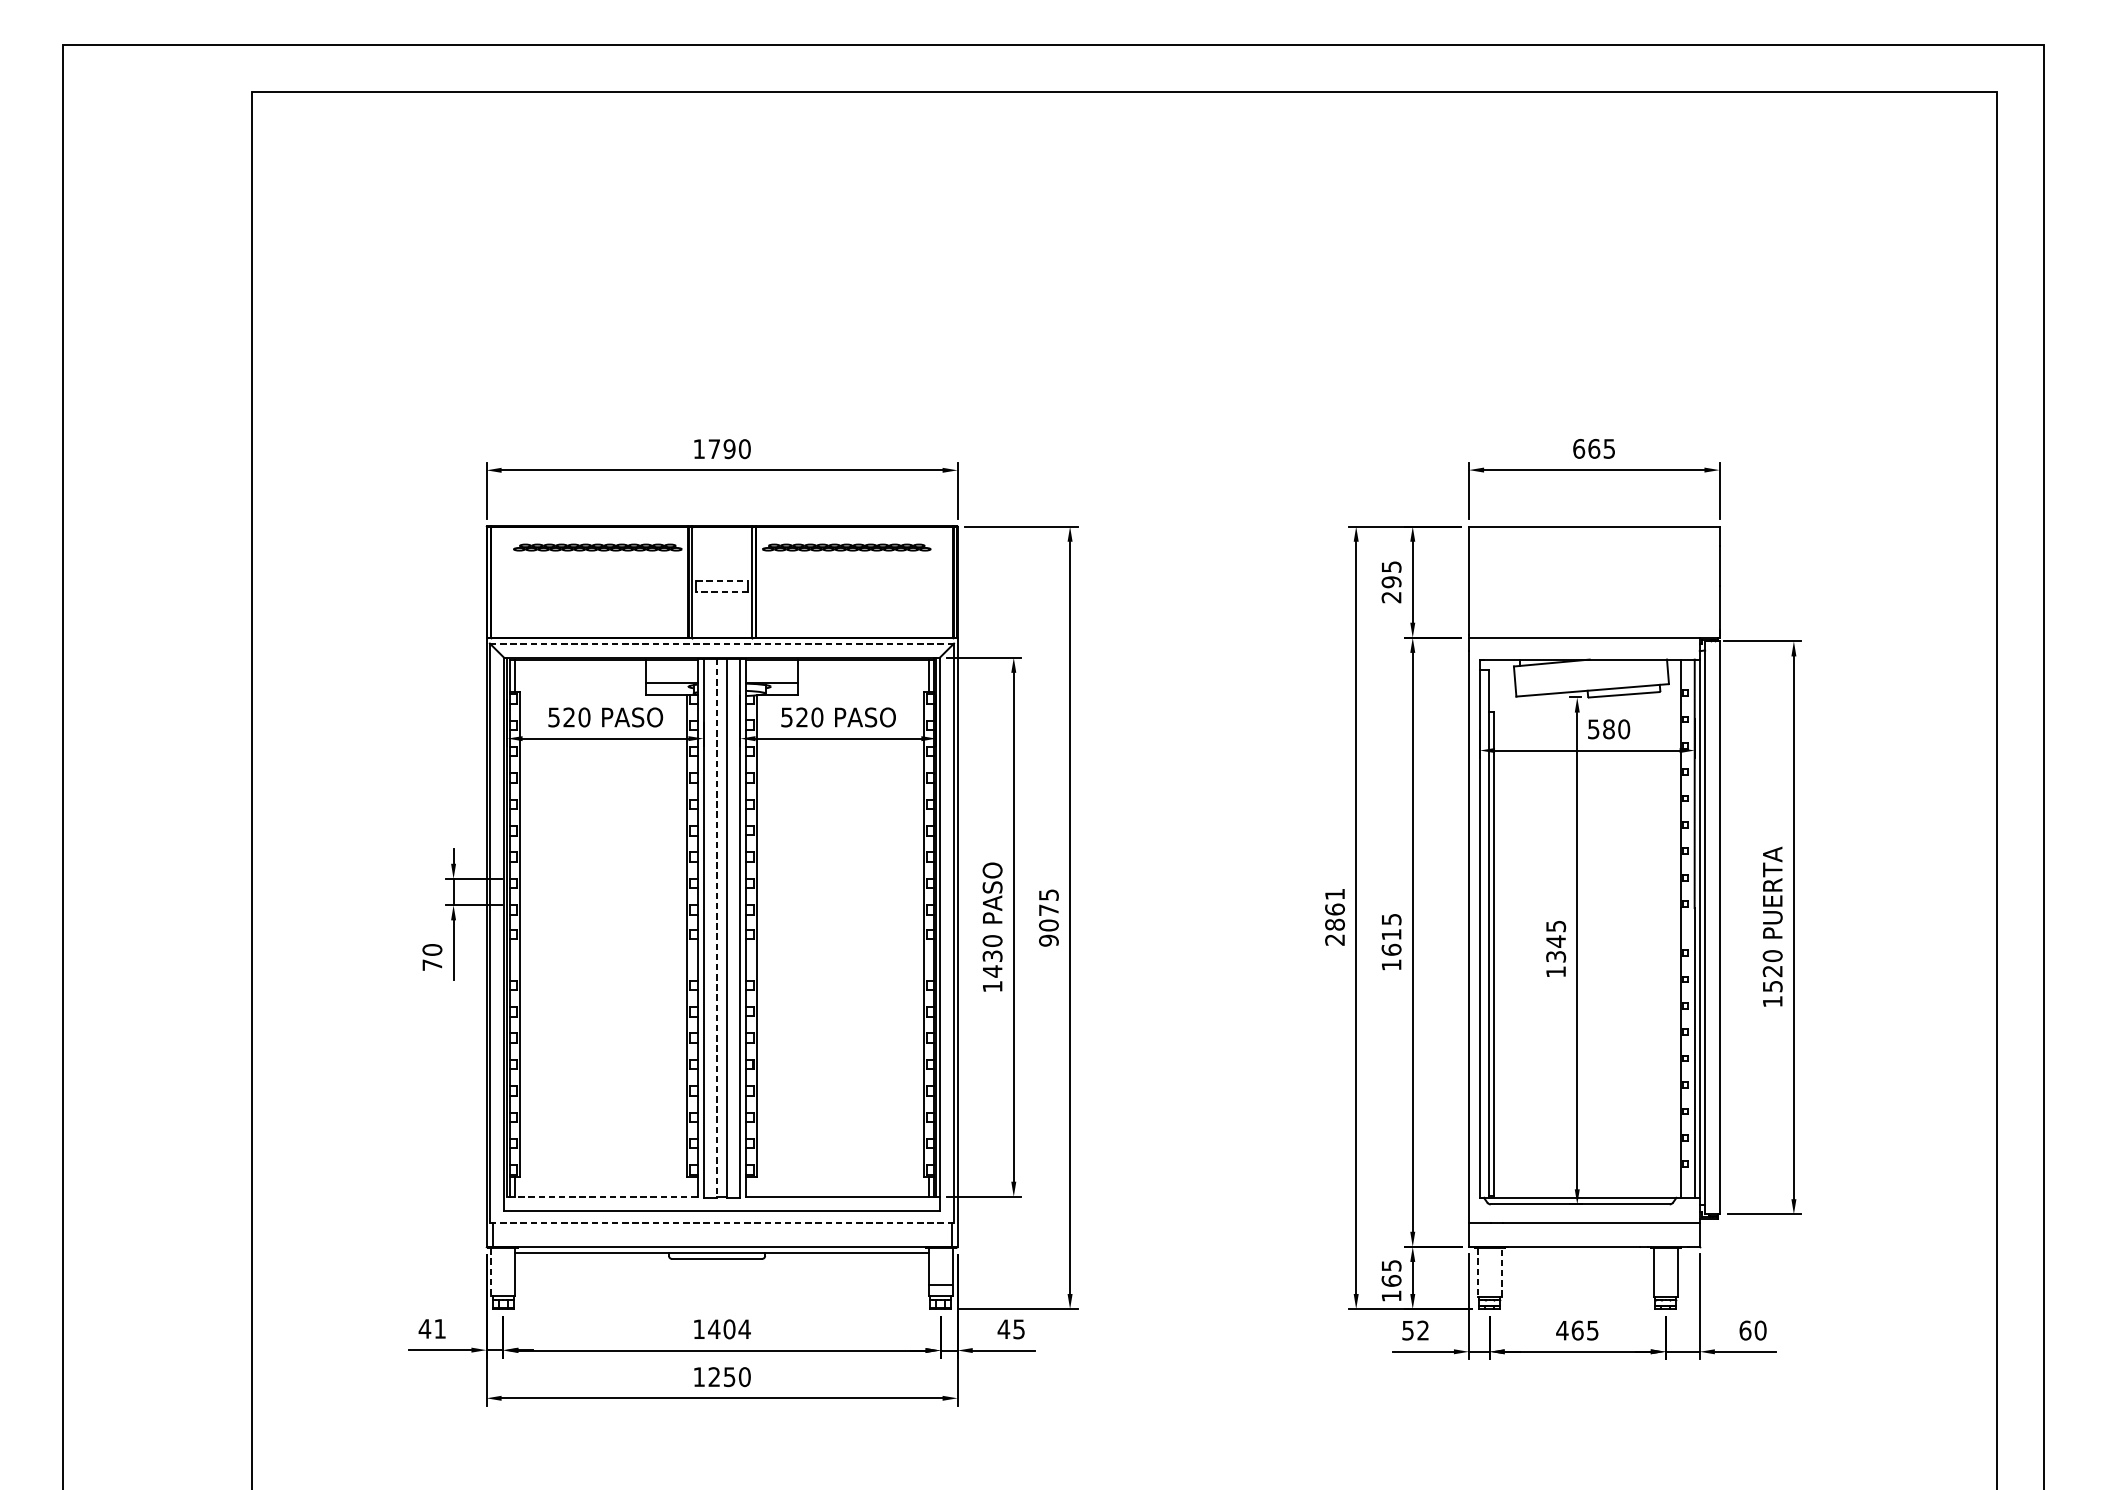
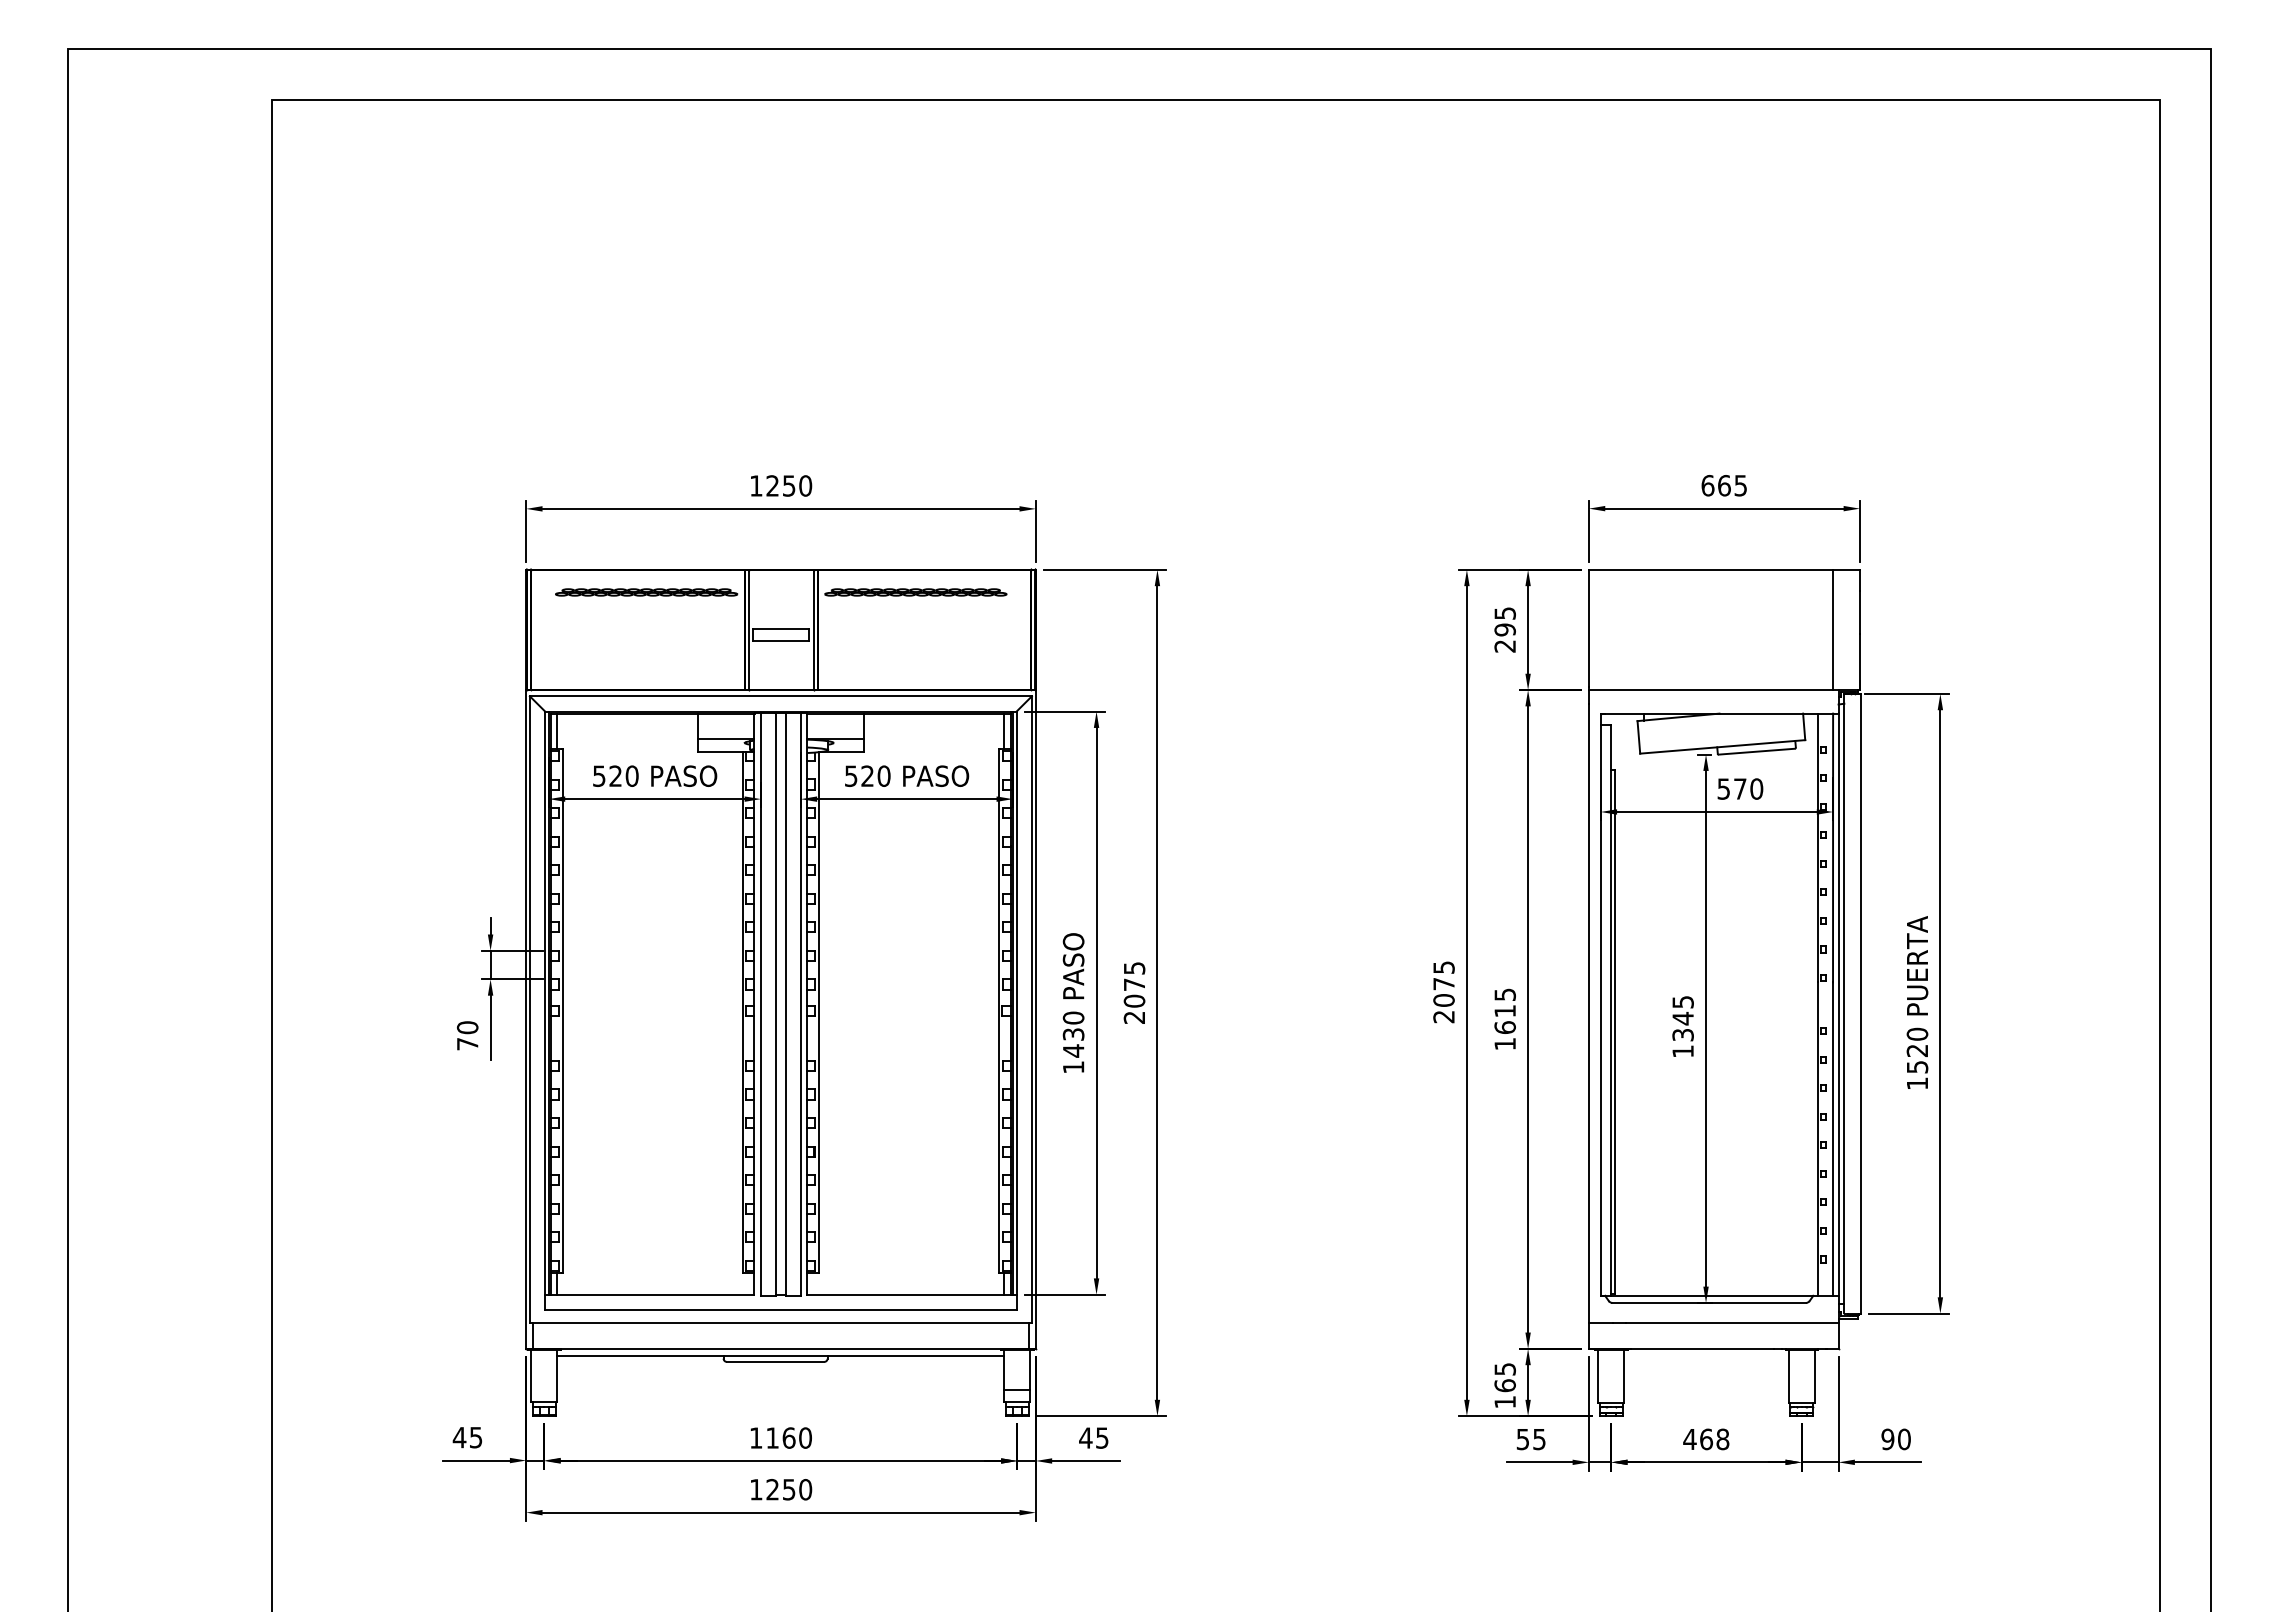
text: (721, 448) -> (780, 485), 1790 -> 1250
line: (722, 580) -> (781, 628), dashed -> solid
line: (1694, 581) -> (1832, 629), added
line: (721, 591) -> (780, 640), dashed -> solid
line: (722, 643) -> (781, 696), dashed -> solid
text: (1609, 728) -> (1740, 788), 580 -> 570
text: (1334, 909) -> (1443, 983), 2861 -> 2075
line: (716, 928) -> (775, 1004), dashed -> solid
text: (1048, 940) -> (1134, 1017), 9075 -> 2075
line: (600, 1196) -> (649, 1294), dashed -> solid
line: (722, 1223) -> (781, 1323), dashed -> solid
line: (491, 1272) -> (531, 1376), dashed -> solid
line: (1501, 1272) -> (1624, 1376), dashed -> solid
line: (1477, 1273) -> (1598, 1377), dashed -> solid
text: (440, 1328) -> (476, 1437), 41 -> 45
text: (729, 1328) -> (788, 1437), 1404 -> 1160
text: (1423, 1330) -> (1539, 1439), 52 -> 55
text: (1592, 1330) -> (1722, 1439), 465 -> 468
text: (1745, 1330) -> (1887, 1439), 60 -> 90

